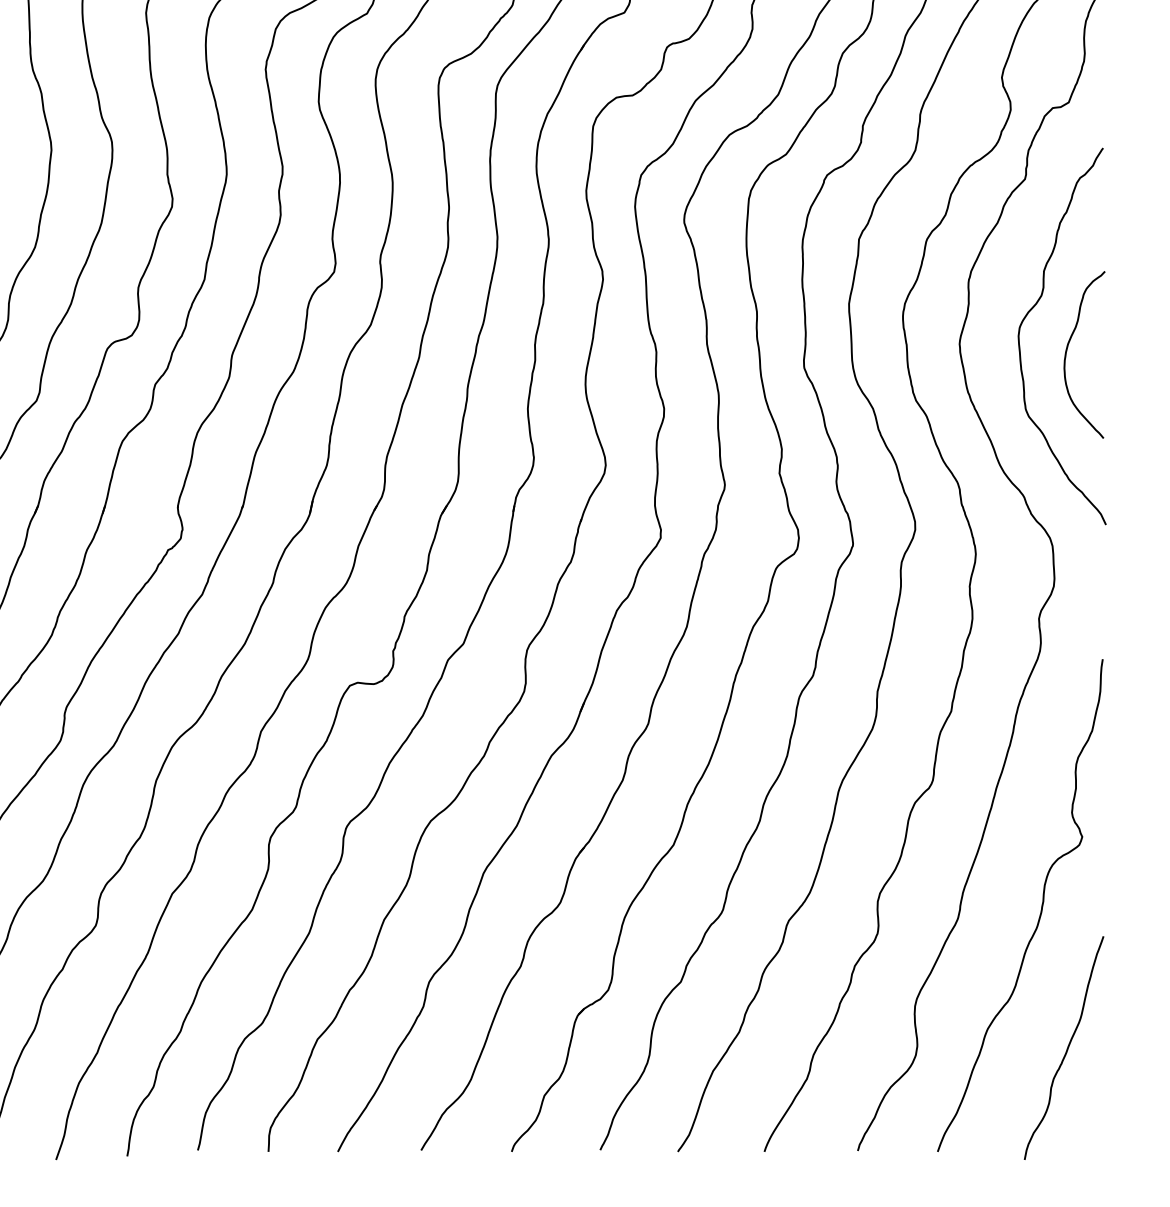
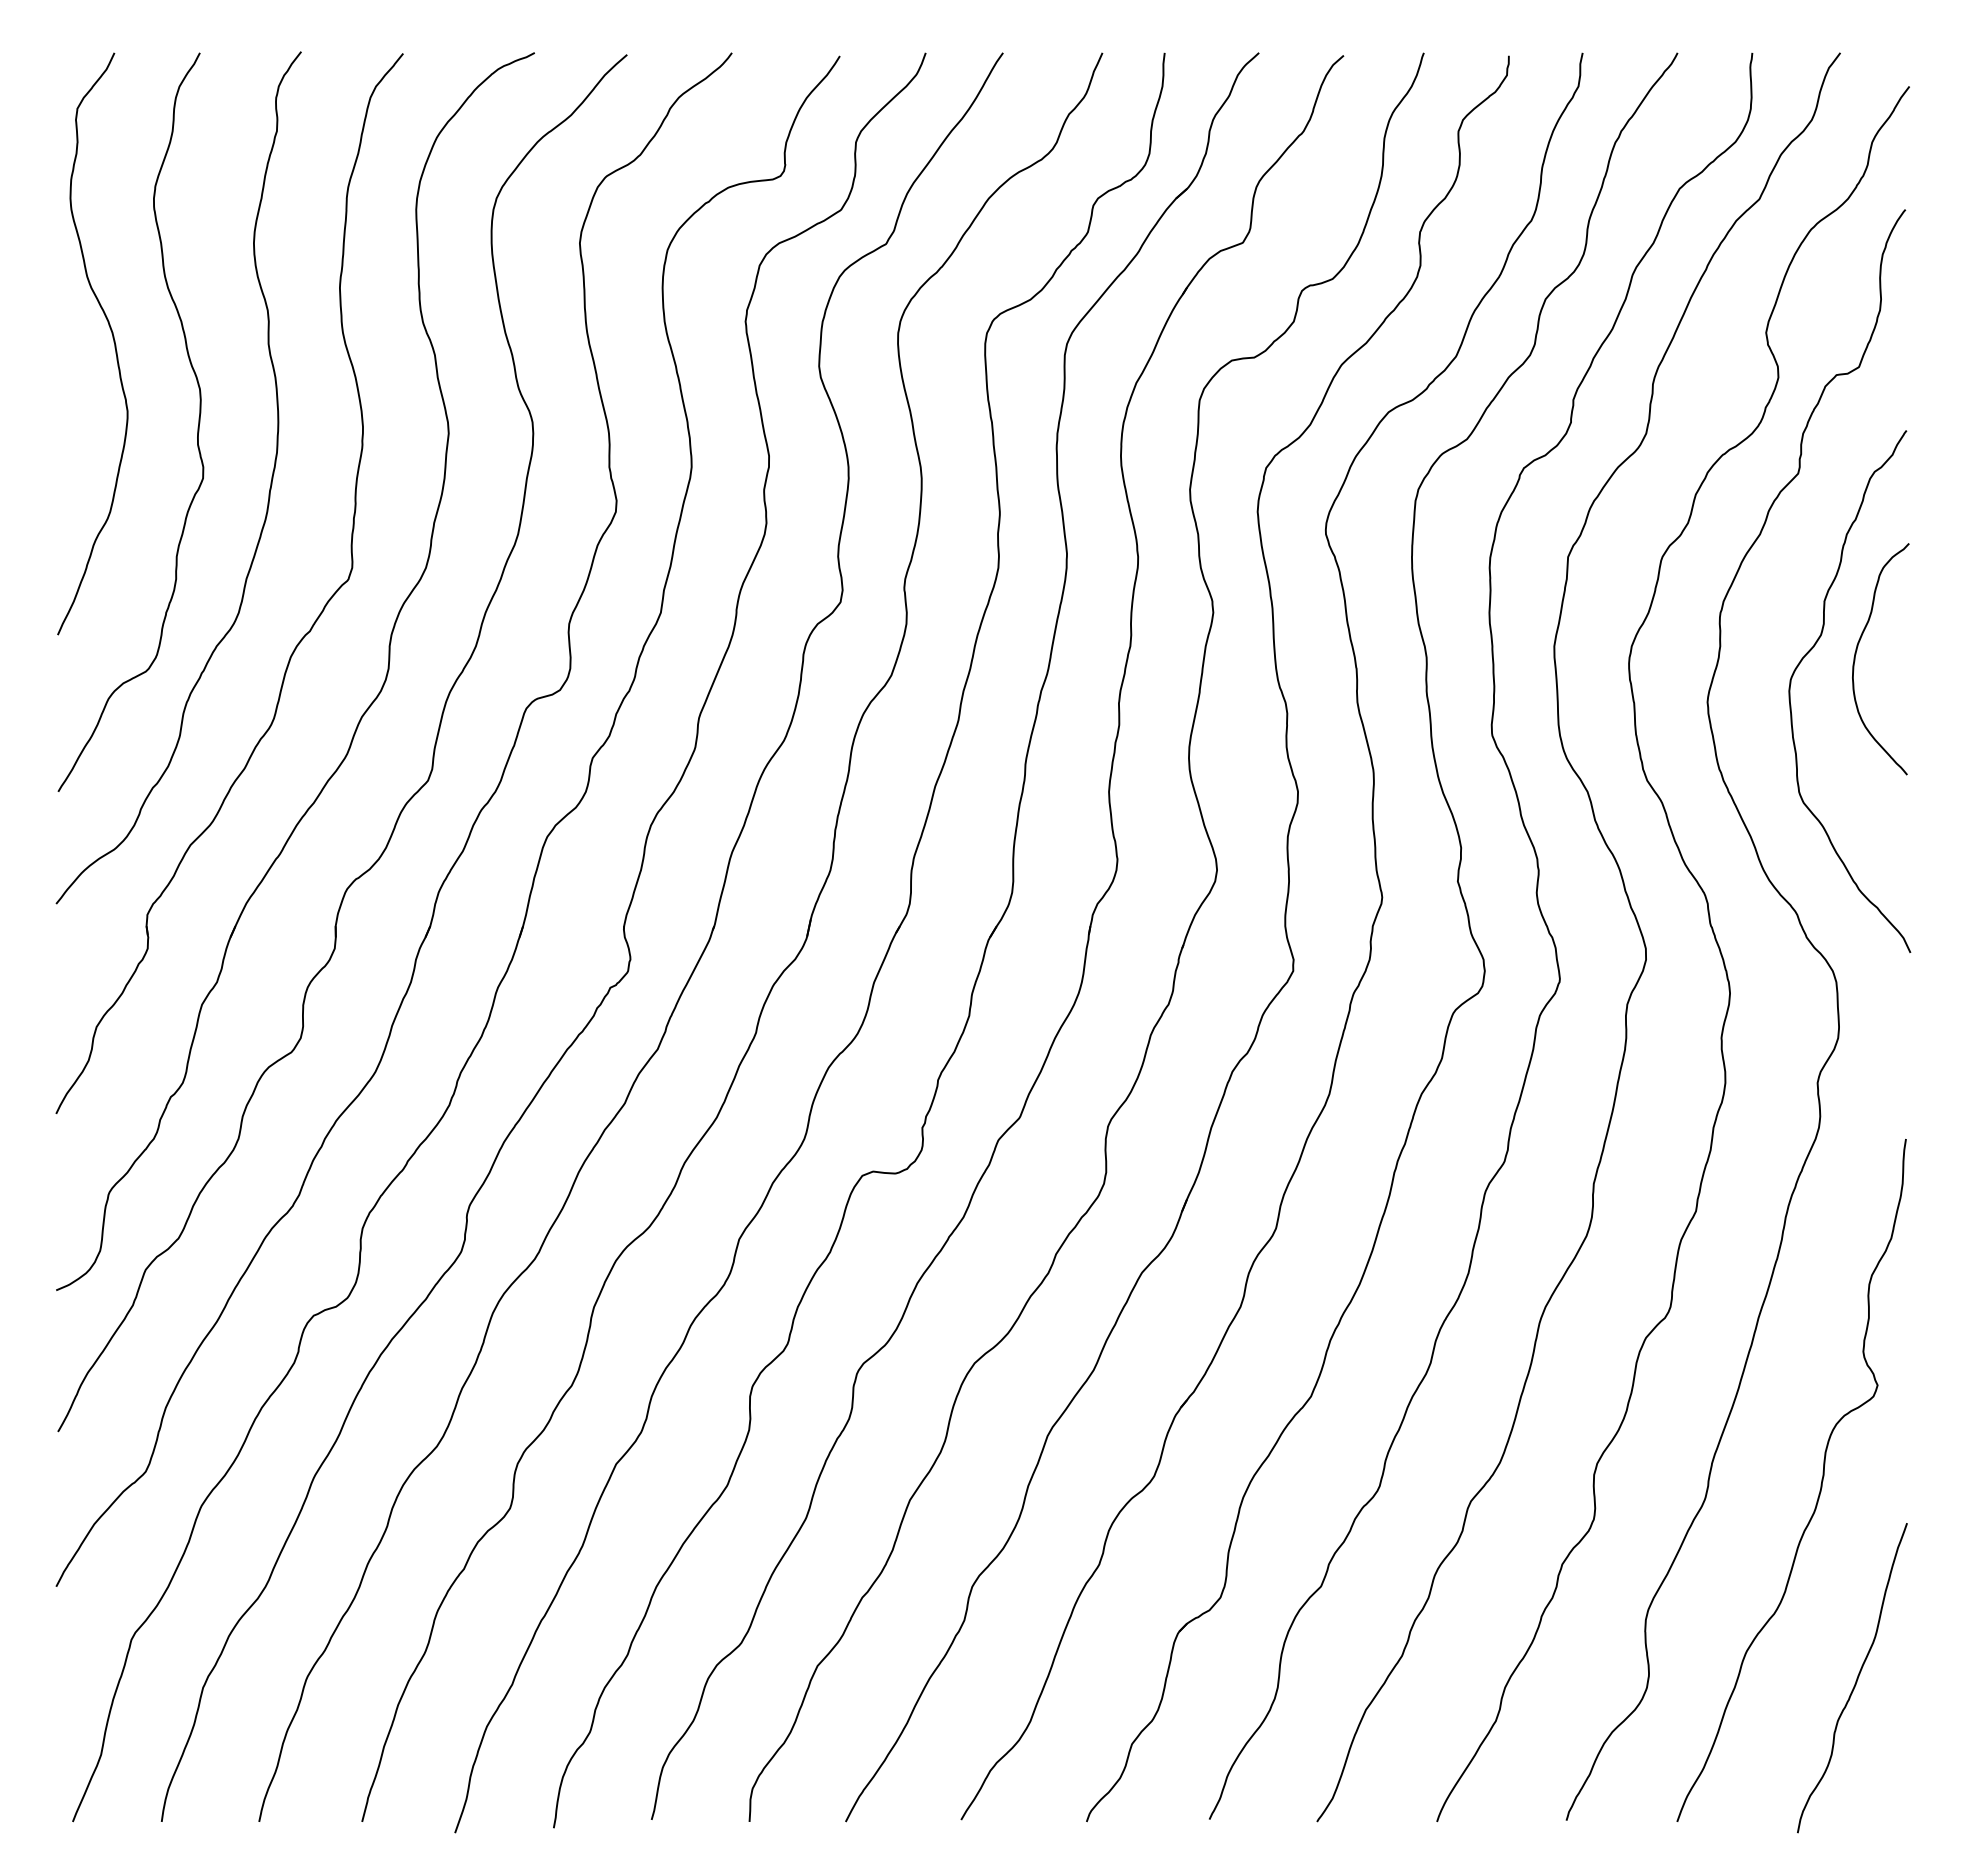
curve: (1067, 351) -> (1856, 654), moved

